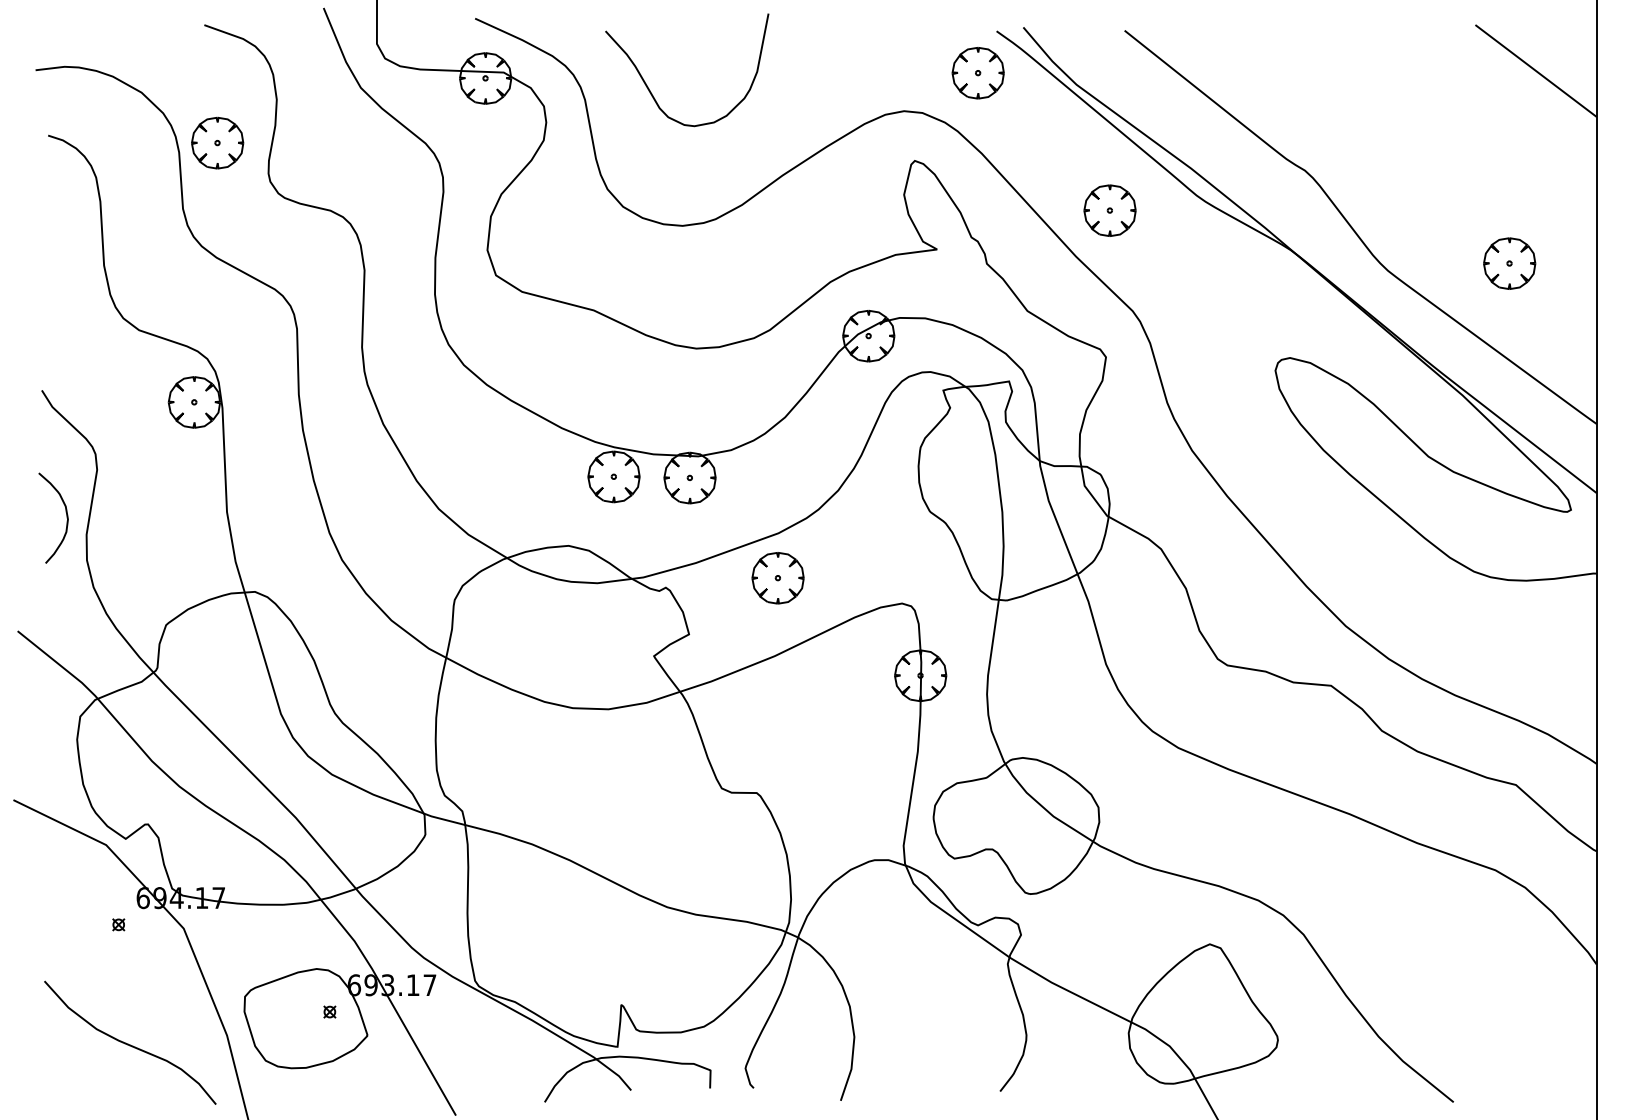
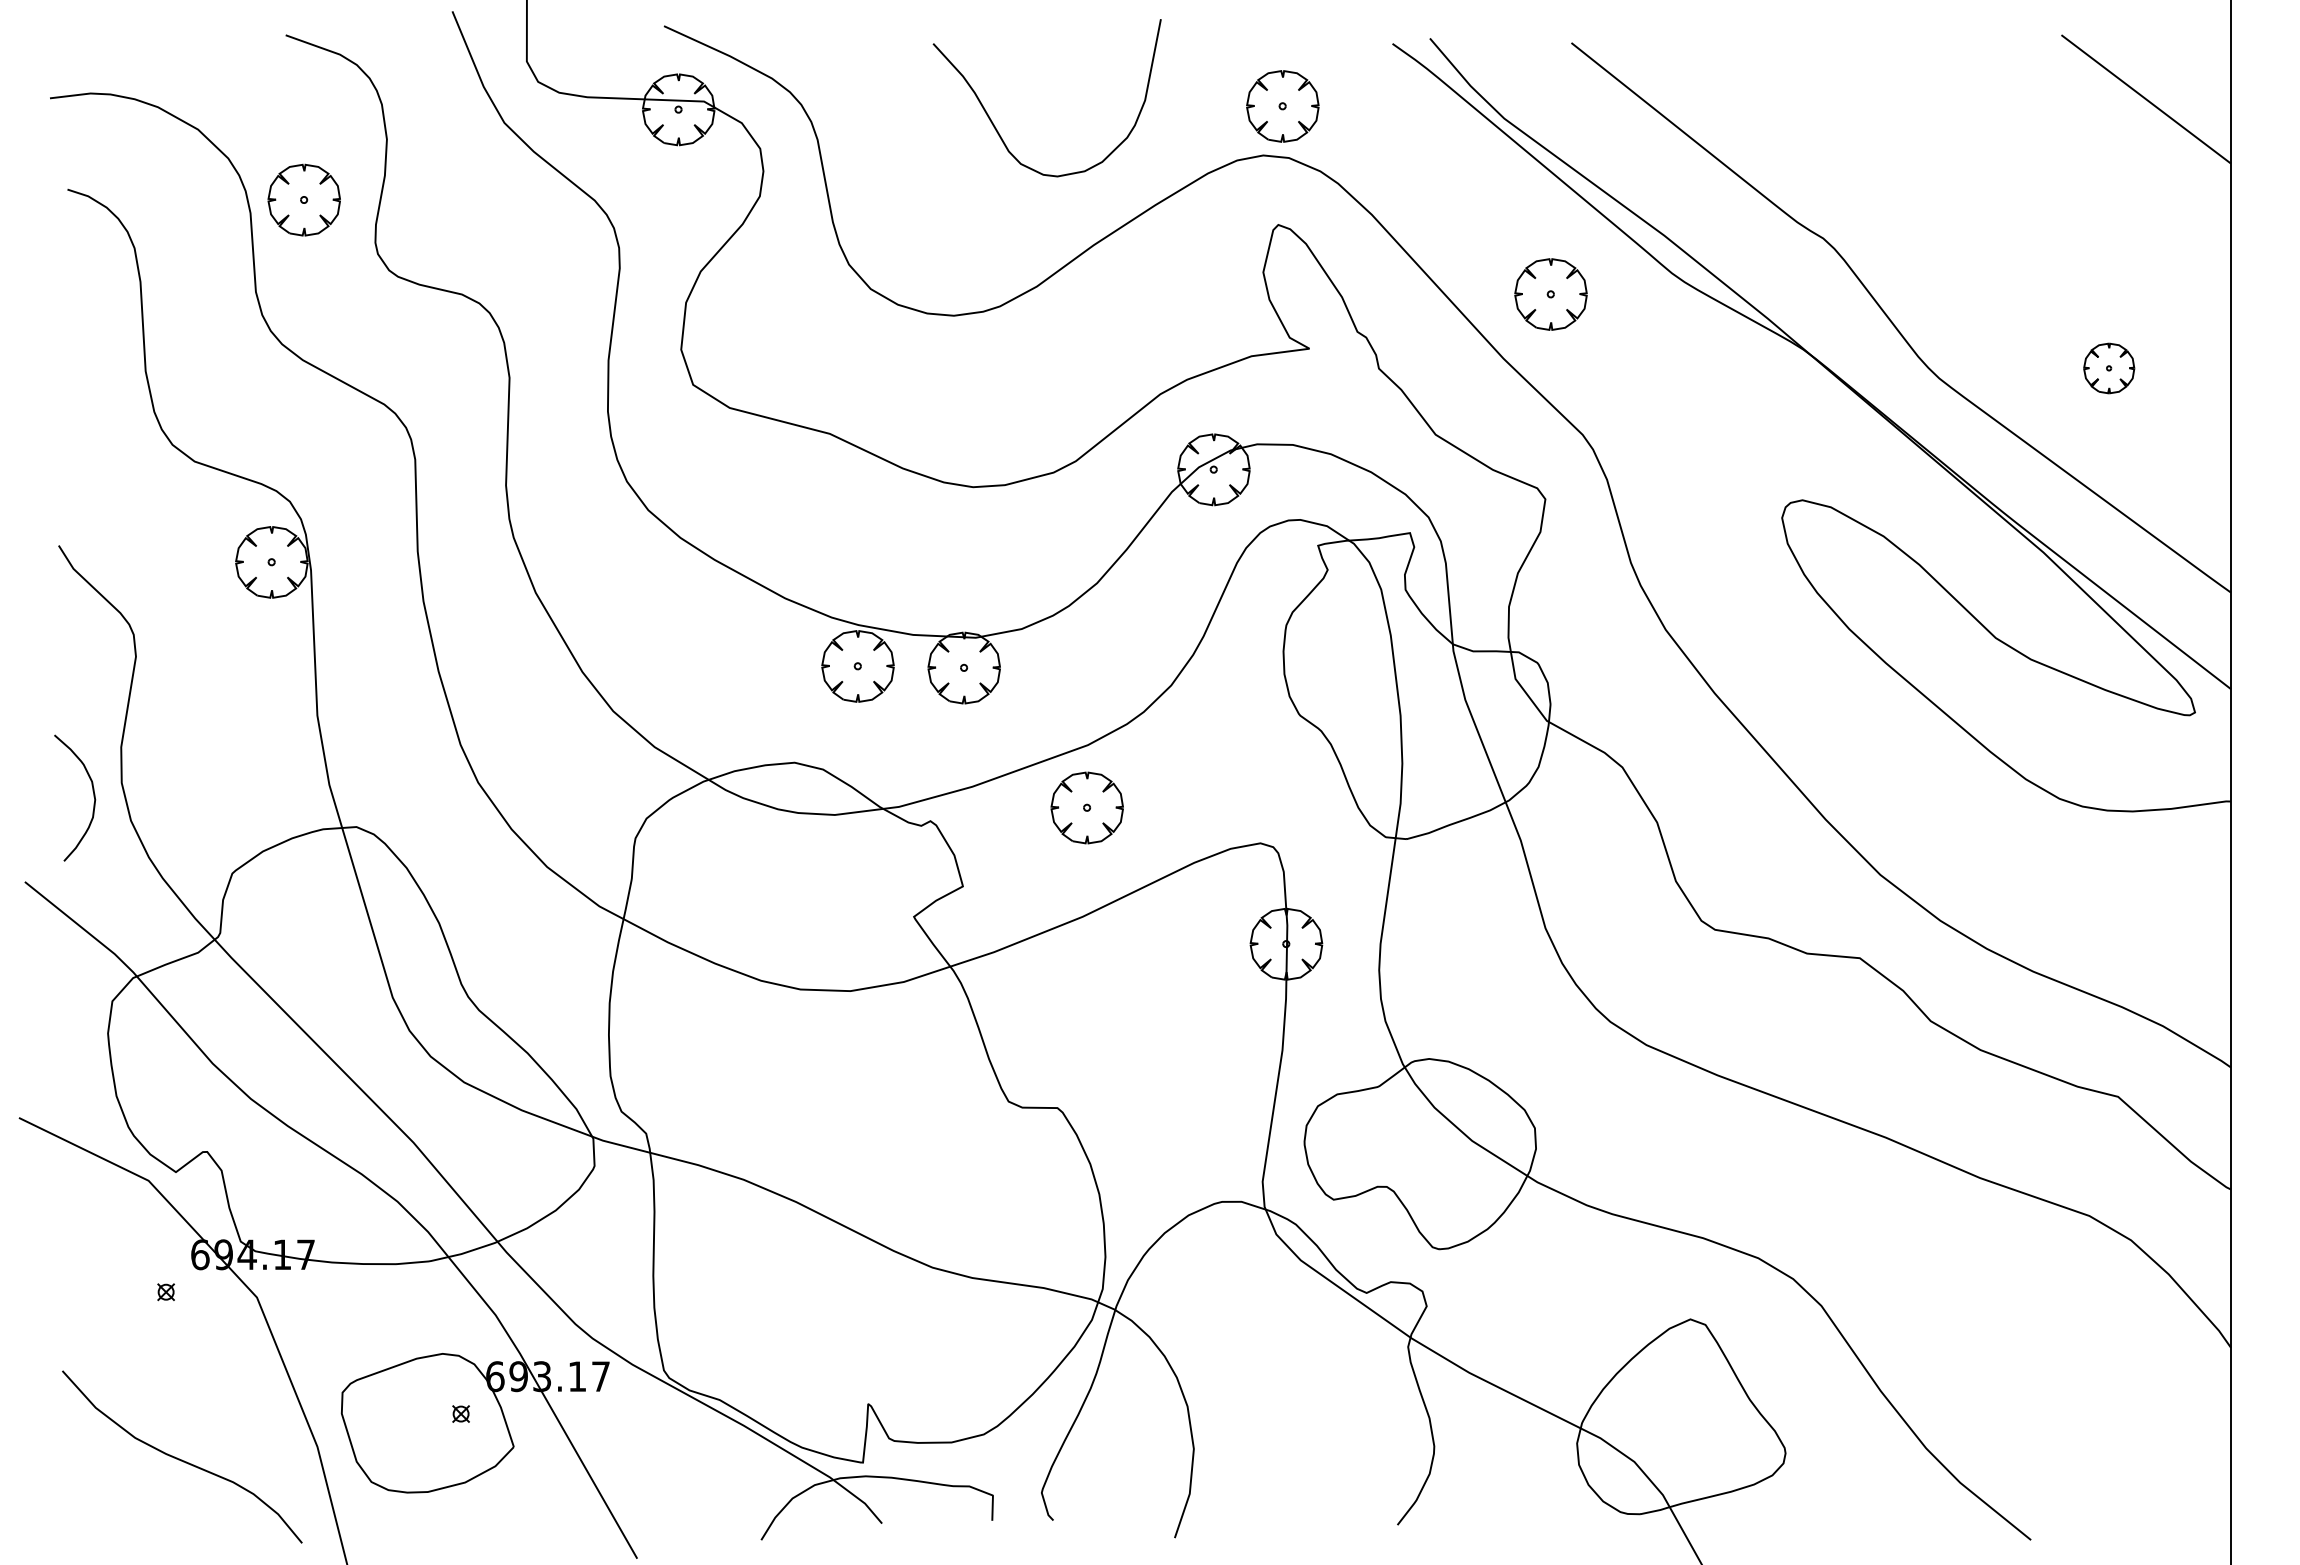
part: (977, 73) -> (1282, 106), moved
curve: (651, 92) -> (997, 129), moved
part: (1509, 263) -> (2108, 368), size x0.7
curve: (66, 517) -> (93, 797), moved

